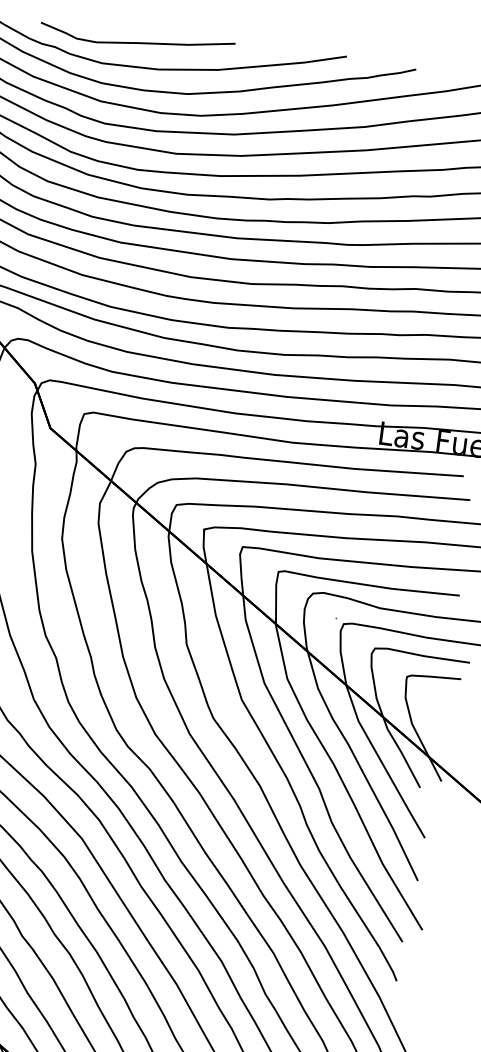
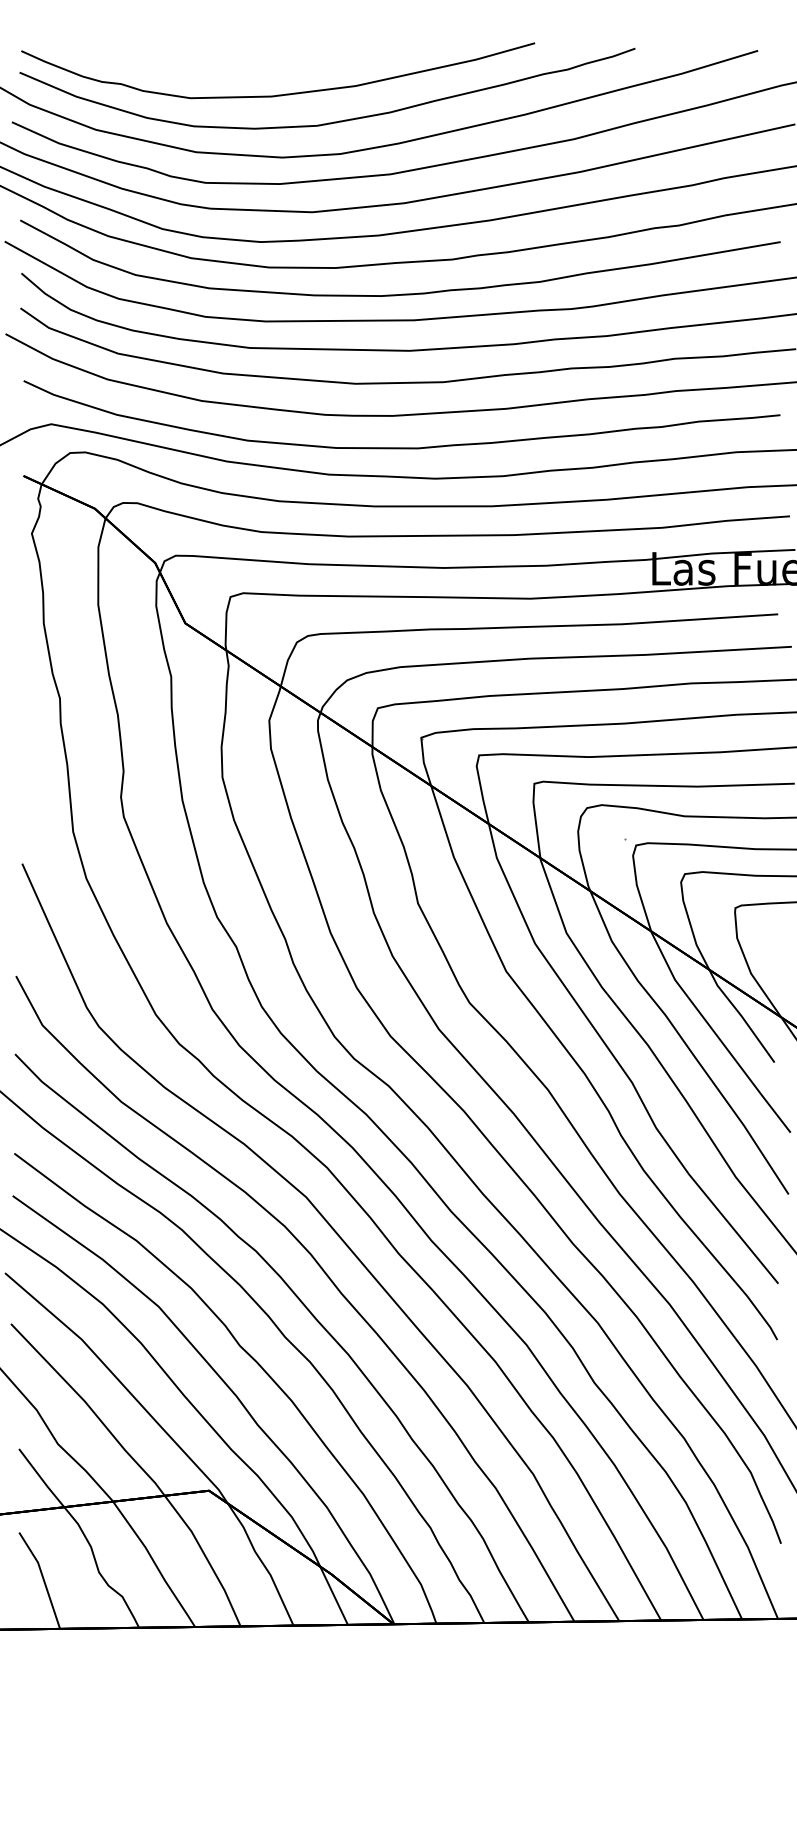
curve: (136, 42) -> (235, 62), removed

